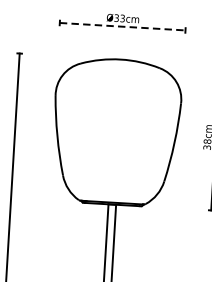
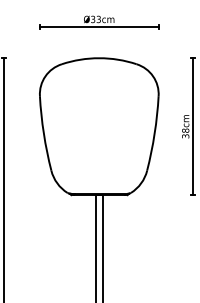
line: (122, 27) -> (99, 27), dashed -> solid

